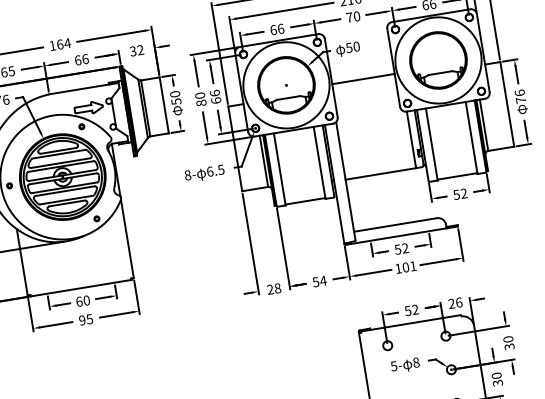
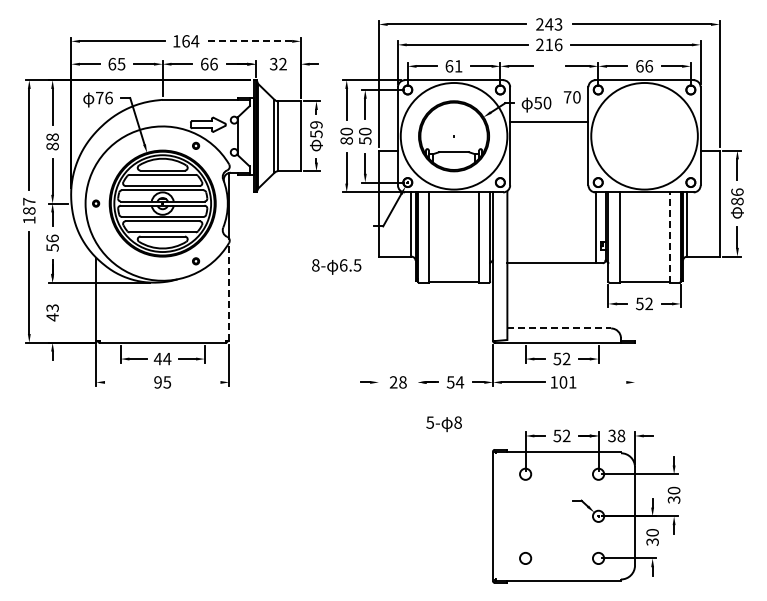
text: (353, 17) -> (572, 97), moved
text: (280, 29) -> (458, 66), 66 -> 61
line: (110, 36) -> (249, 41), solid -> dashed
part: (438, 60) -> (644, 136), removed
line: (363, 79) -> (549, 122), moved
text: (175, 93) -> (316, 124), 50 -> 59
text: (215, 96) -> (365, 135), 66 -> 50
text: (521, 100) -> (737, 201), 76 -> 86
line: (471, 137) -> (669, 237), solid -> dashed
text: (204, 173) -> (336, 266), moved
line: (395, 224) -> (559, 328), solid -> dashed
line: (127, 238) -> (229, 291), solid -> dashed
line: (250, 243) -> (378, 322), removed
line: (461, 244) -> (635, 365), removed
line: (283, 249) -> (417, 335), removed
line: (437, 262) -> (603, 382), removed
text: (82, 300) -> (162, 358), 60 -> 44
text: (455, 302) -> (616, 435), 26 -> 38
line: (115, 315) -> (199, 382), removed
line: (56, 324) -> (125, 382), removed
text: (404, 366) -> (443, 424), moved

